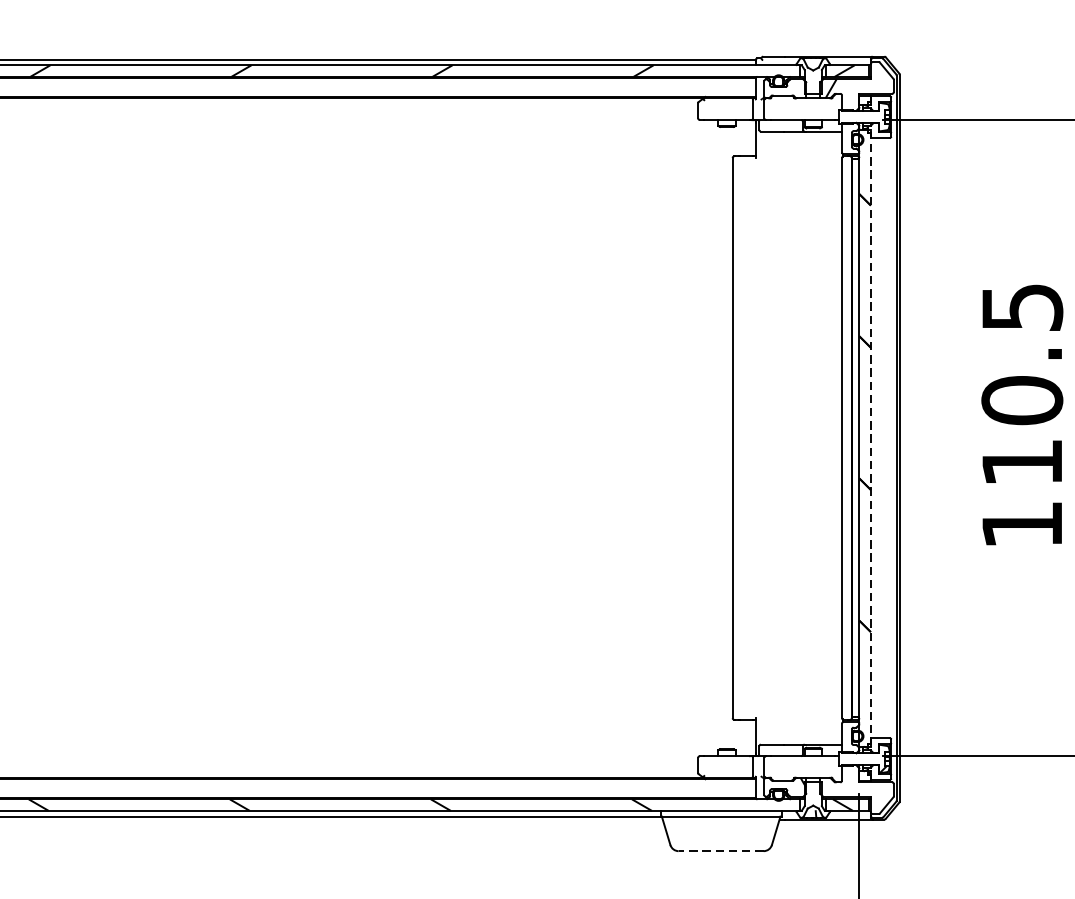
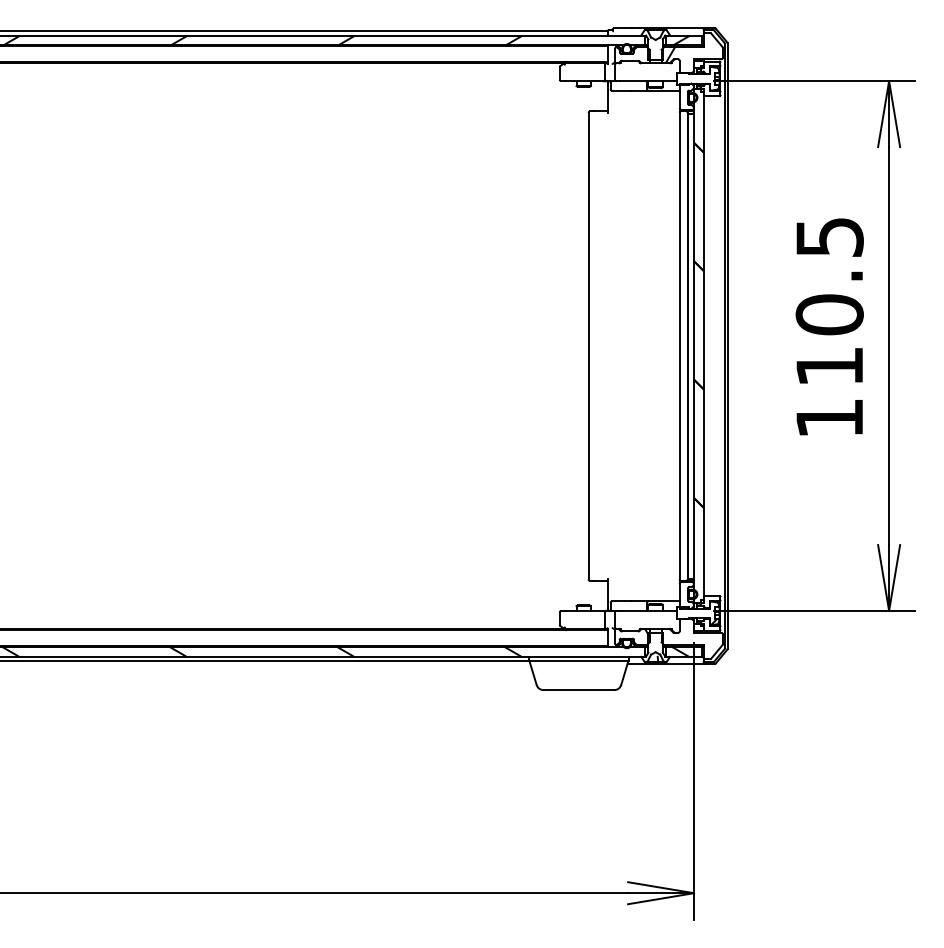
line: (870, 438) -> (703, 346), dashed -> solid
line: (720, 851) -> (578, 690), dashed -> solid

